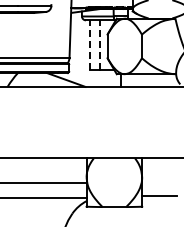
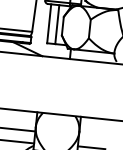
line: (90, 45) -> (49, 24), dashed -> solid
line: (100, 45) -> (57, 24), dashed -> solid

